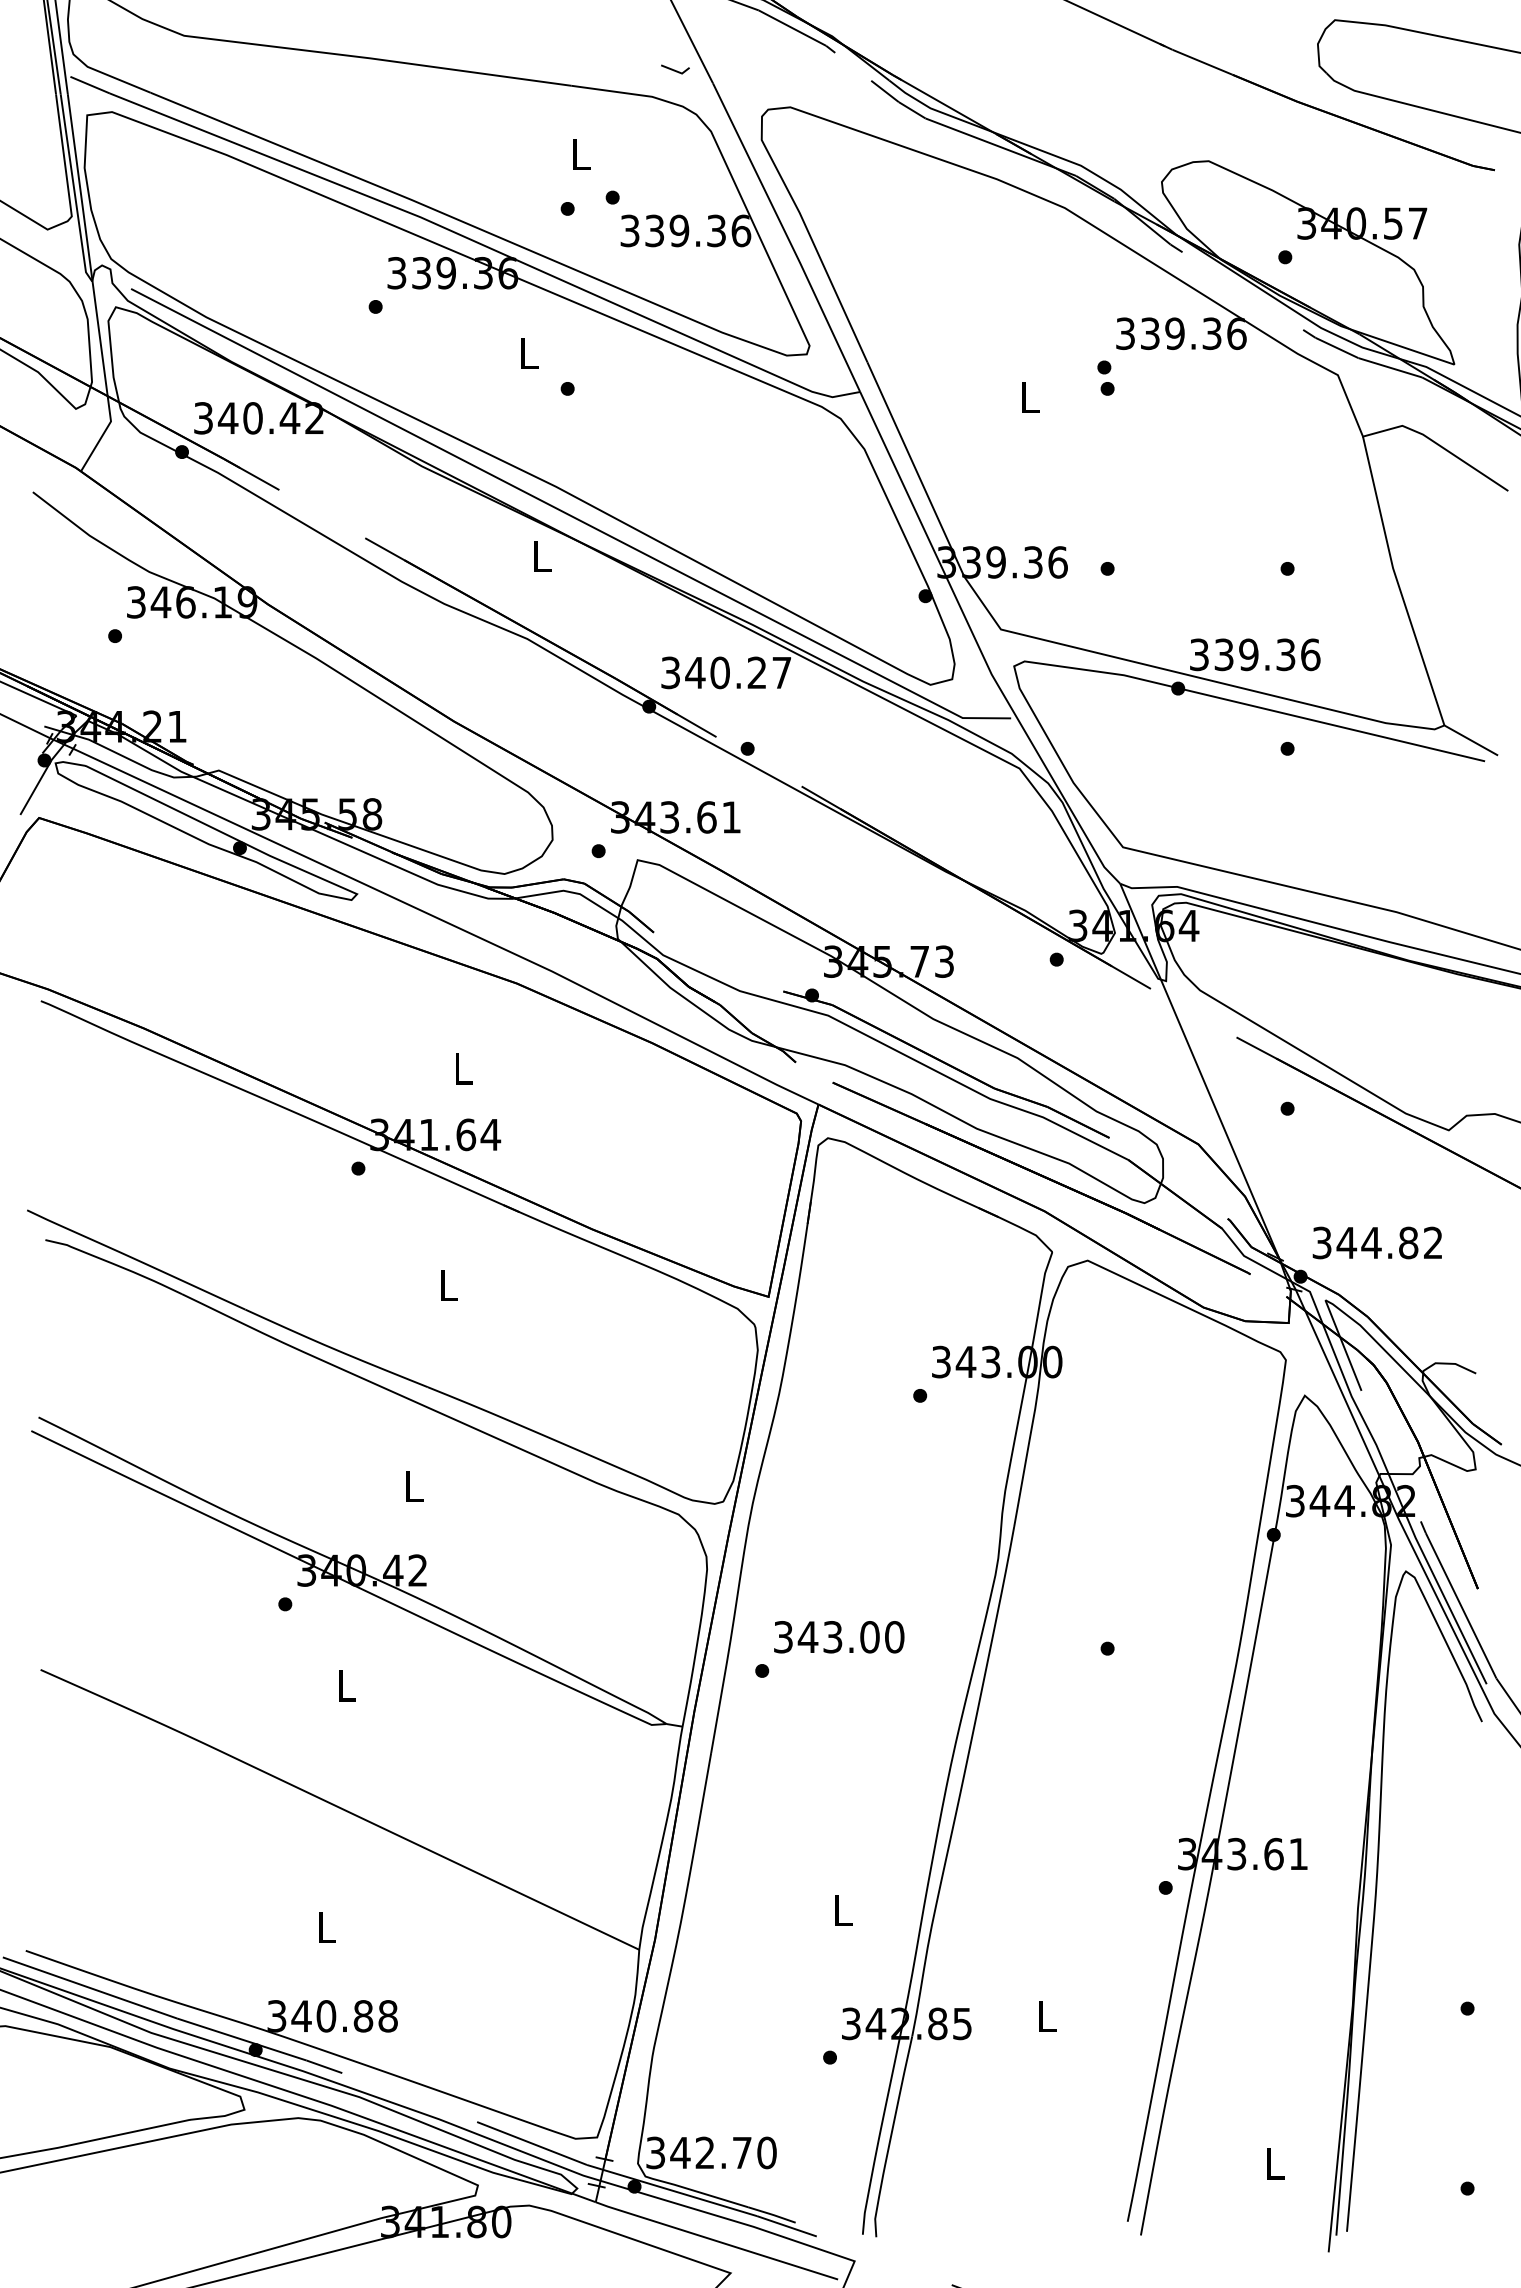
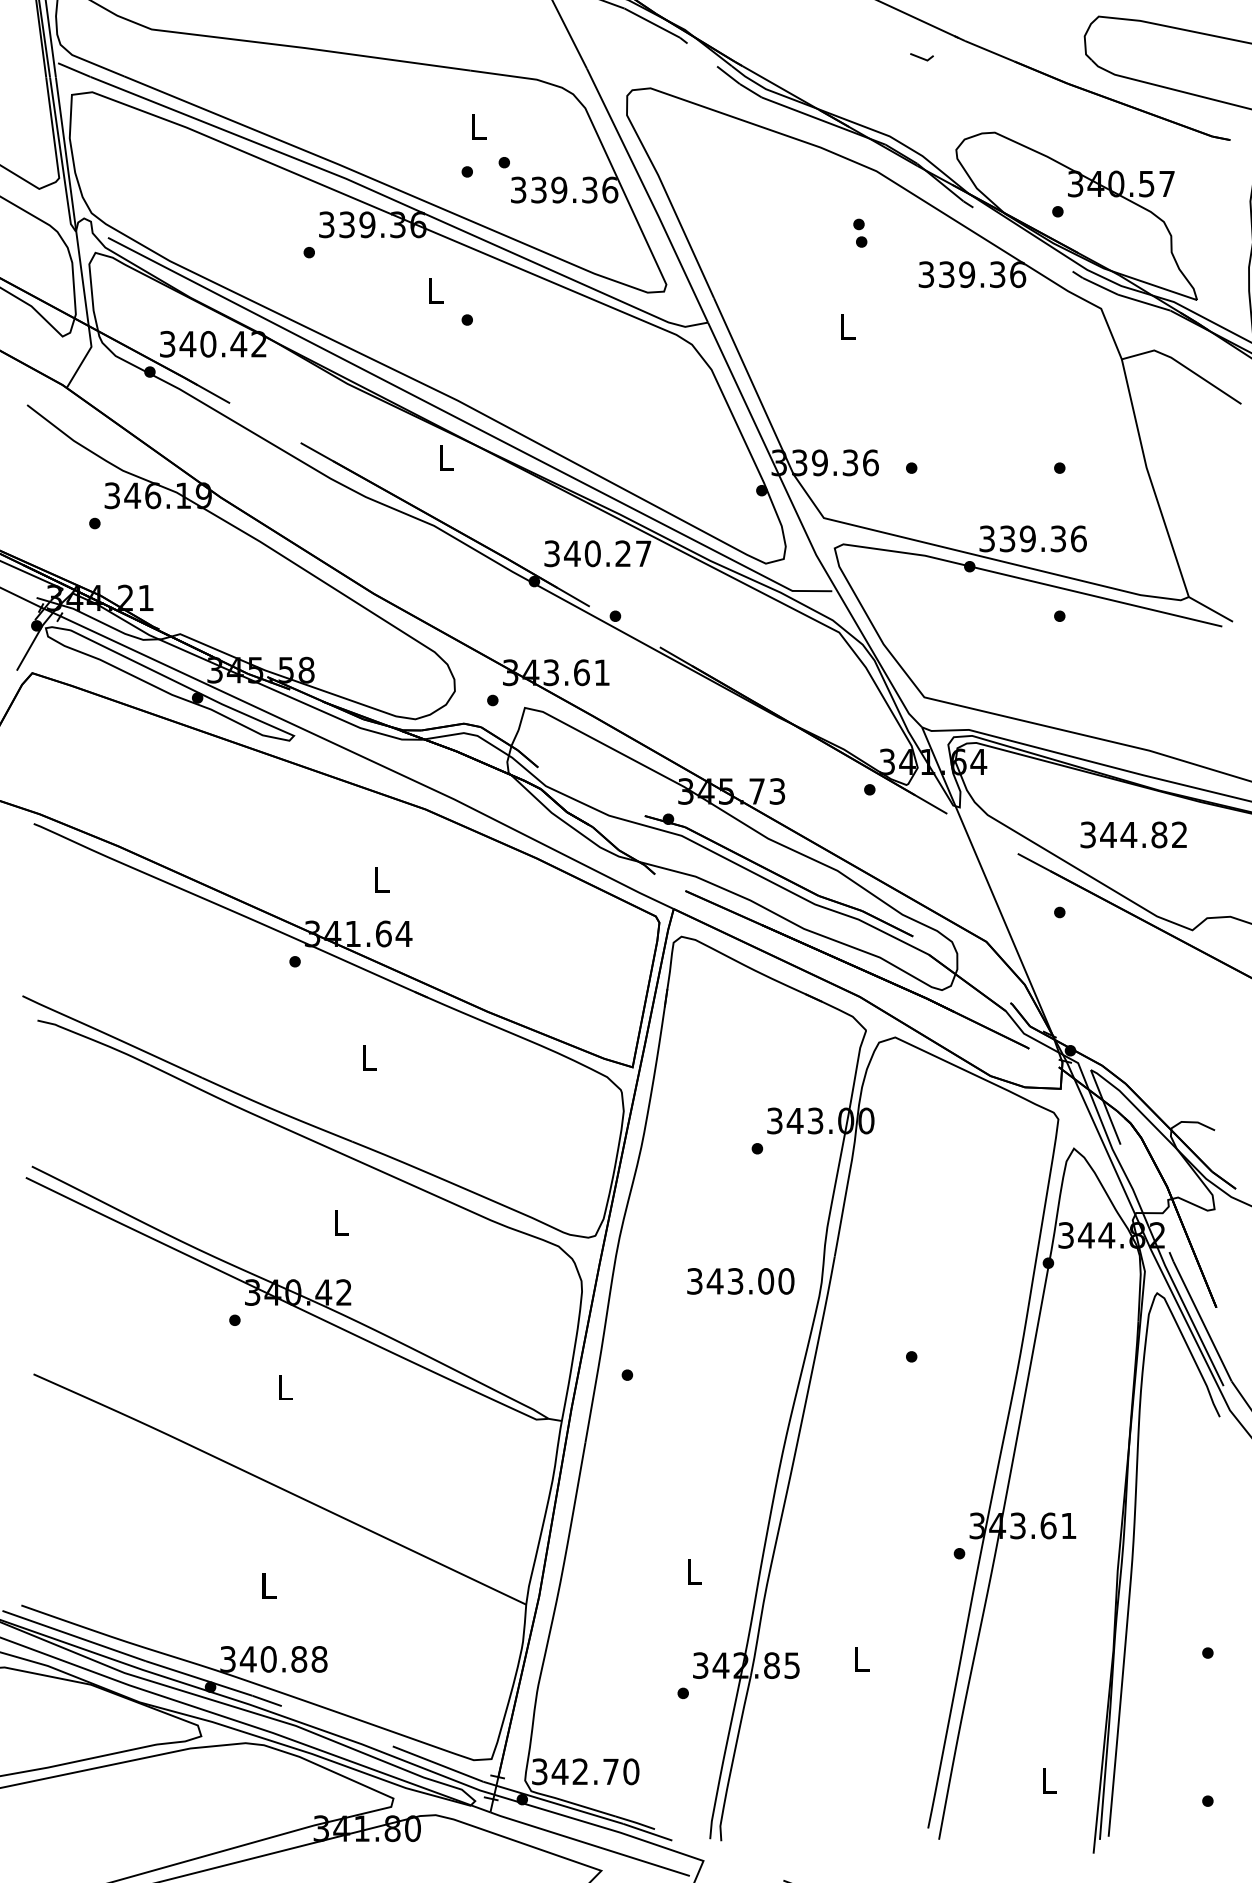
line: (674, 69) -> (921, 57), moved
part: (1106, 377) -> (860, 232), moved
text: (1377, 1242) -> (1133, 834), moved
text: (838, 1637) -> (740, 1281), moved

